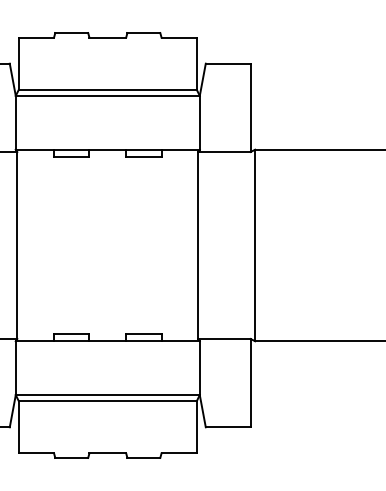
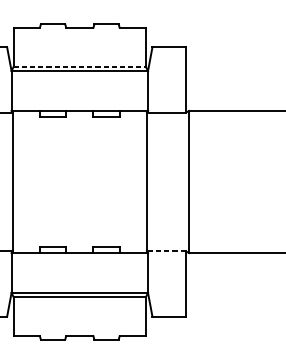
line: (108, 89) -> (80, 66), solid -> dashed
line: (224, 339) -> (166, 251), solid -> dashed

